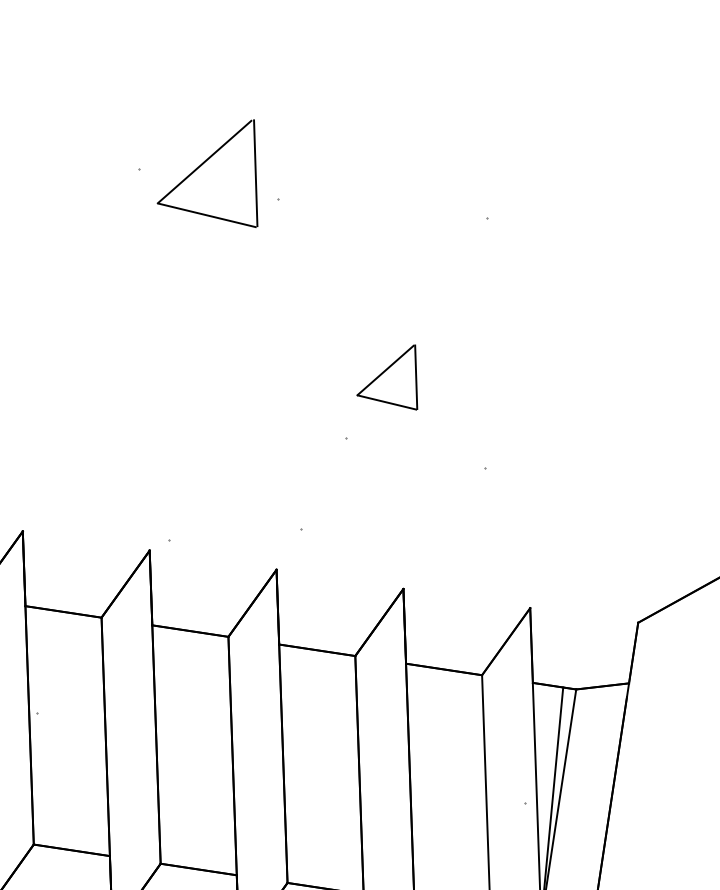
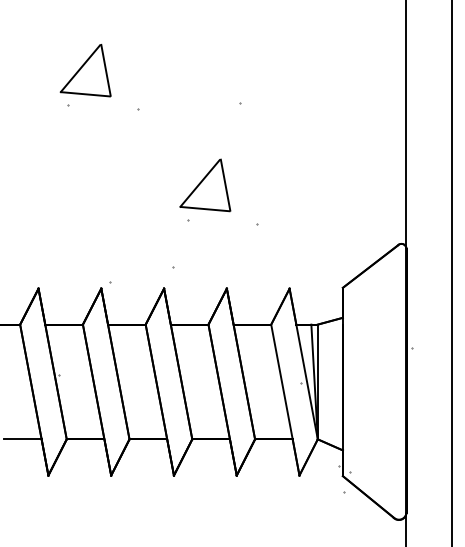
part: (214, 167) -> (85, 70), moved
part: (391, 373) -> (205, 185), size x1.67

